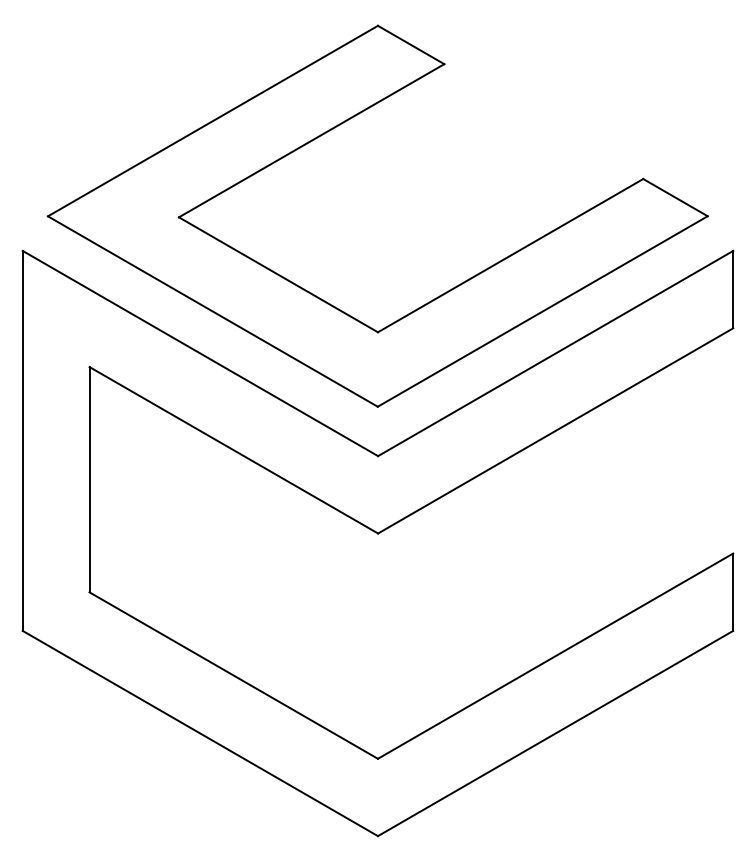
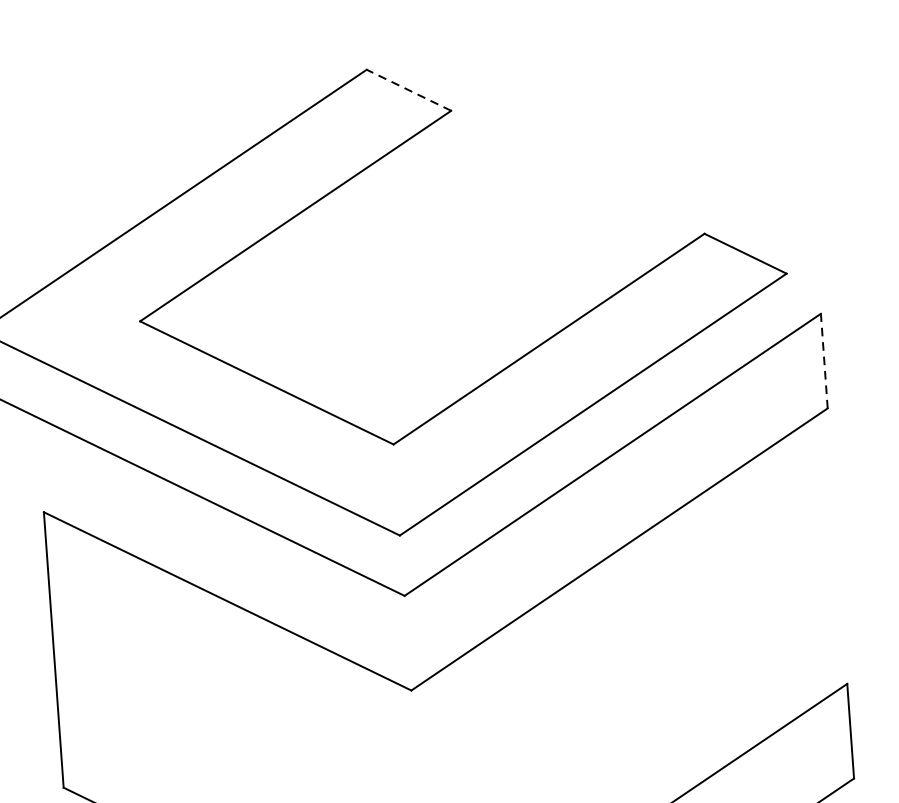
line: (410, 44) -> (408, 89), solid -> dashed
line: (733, 289) -> (824, 360), solid -> dashed

